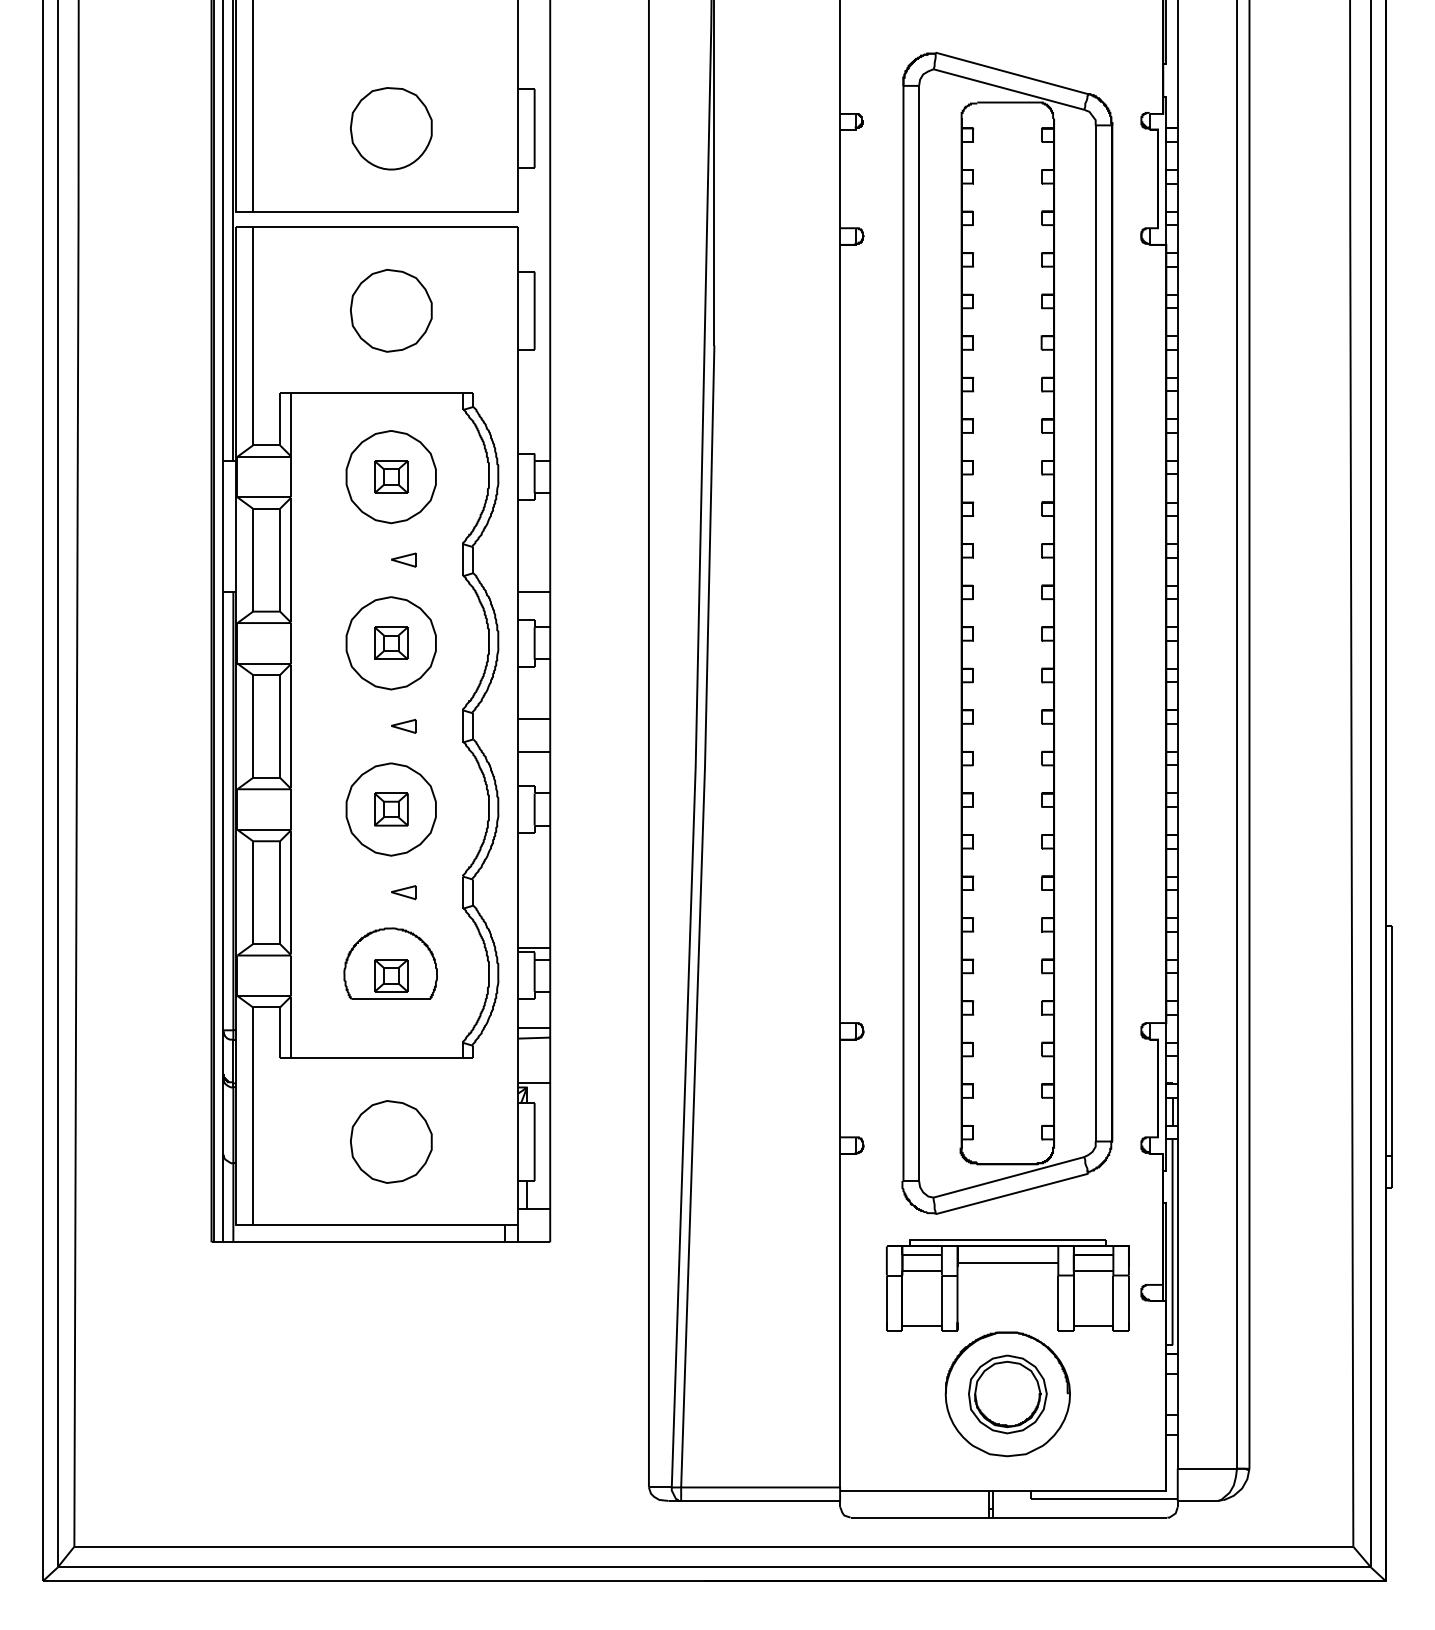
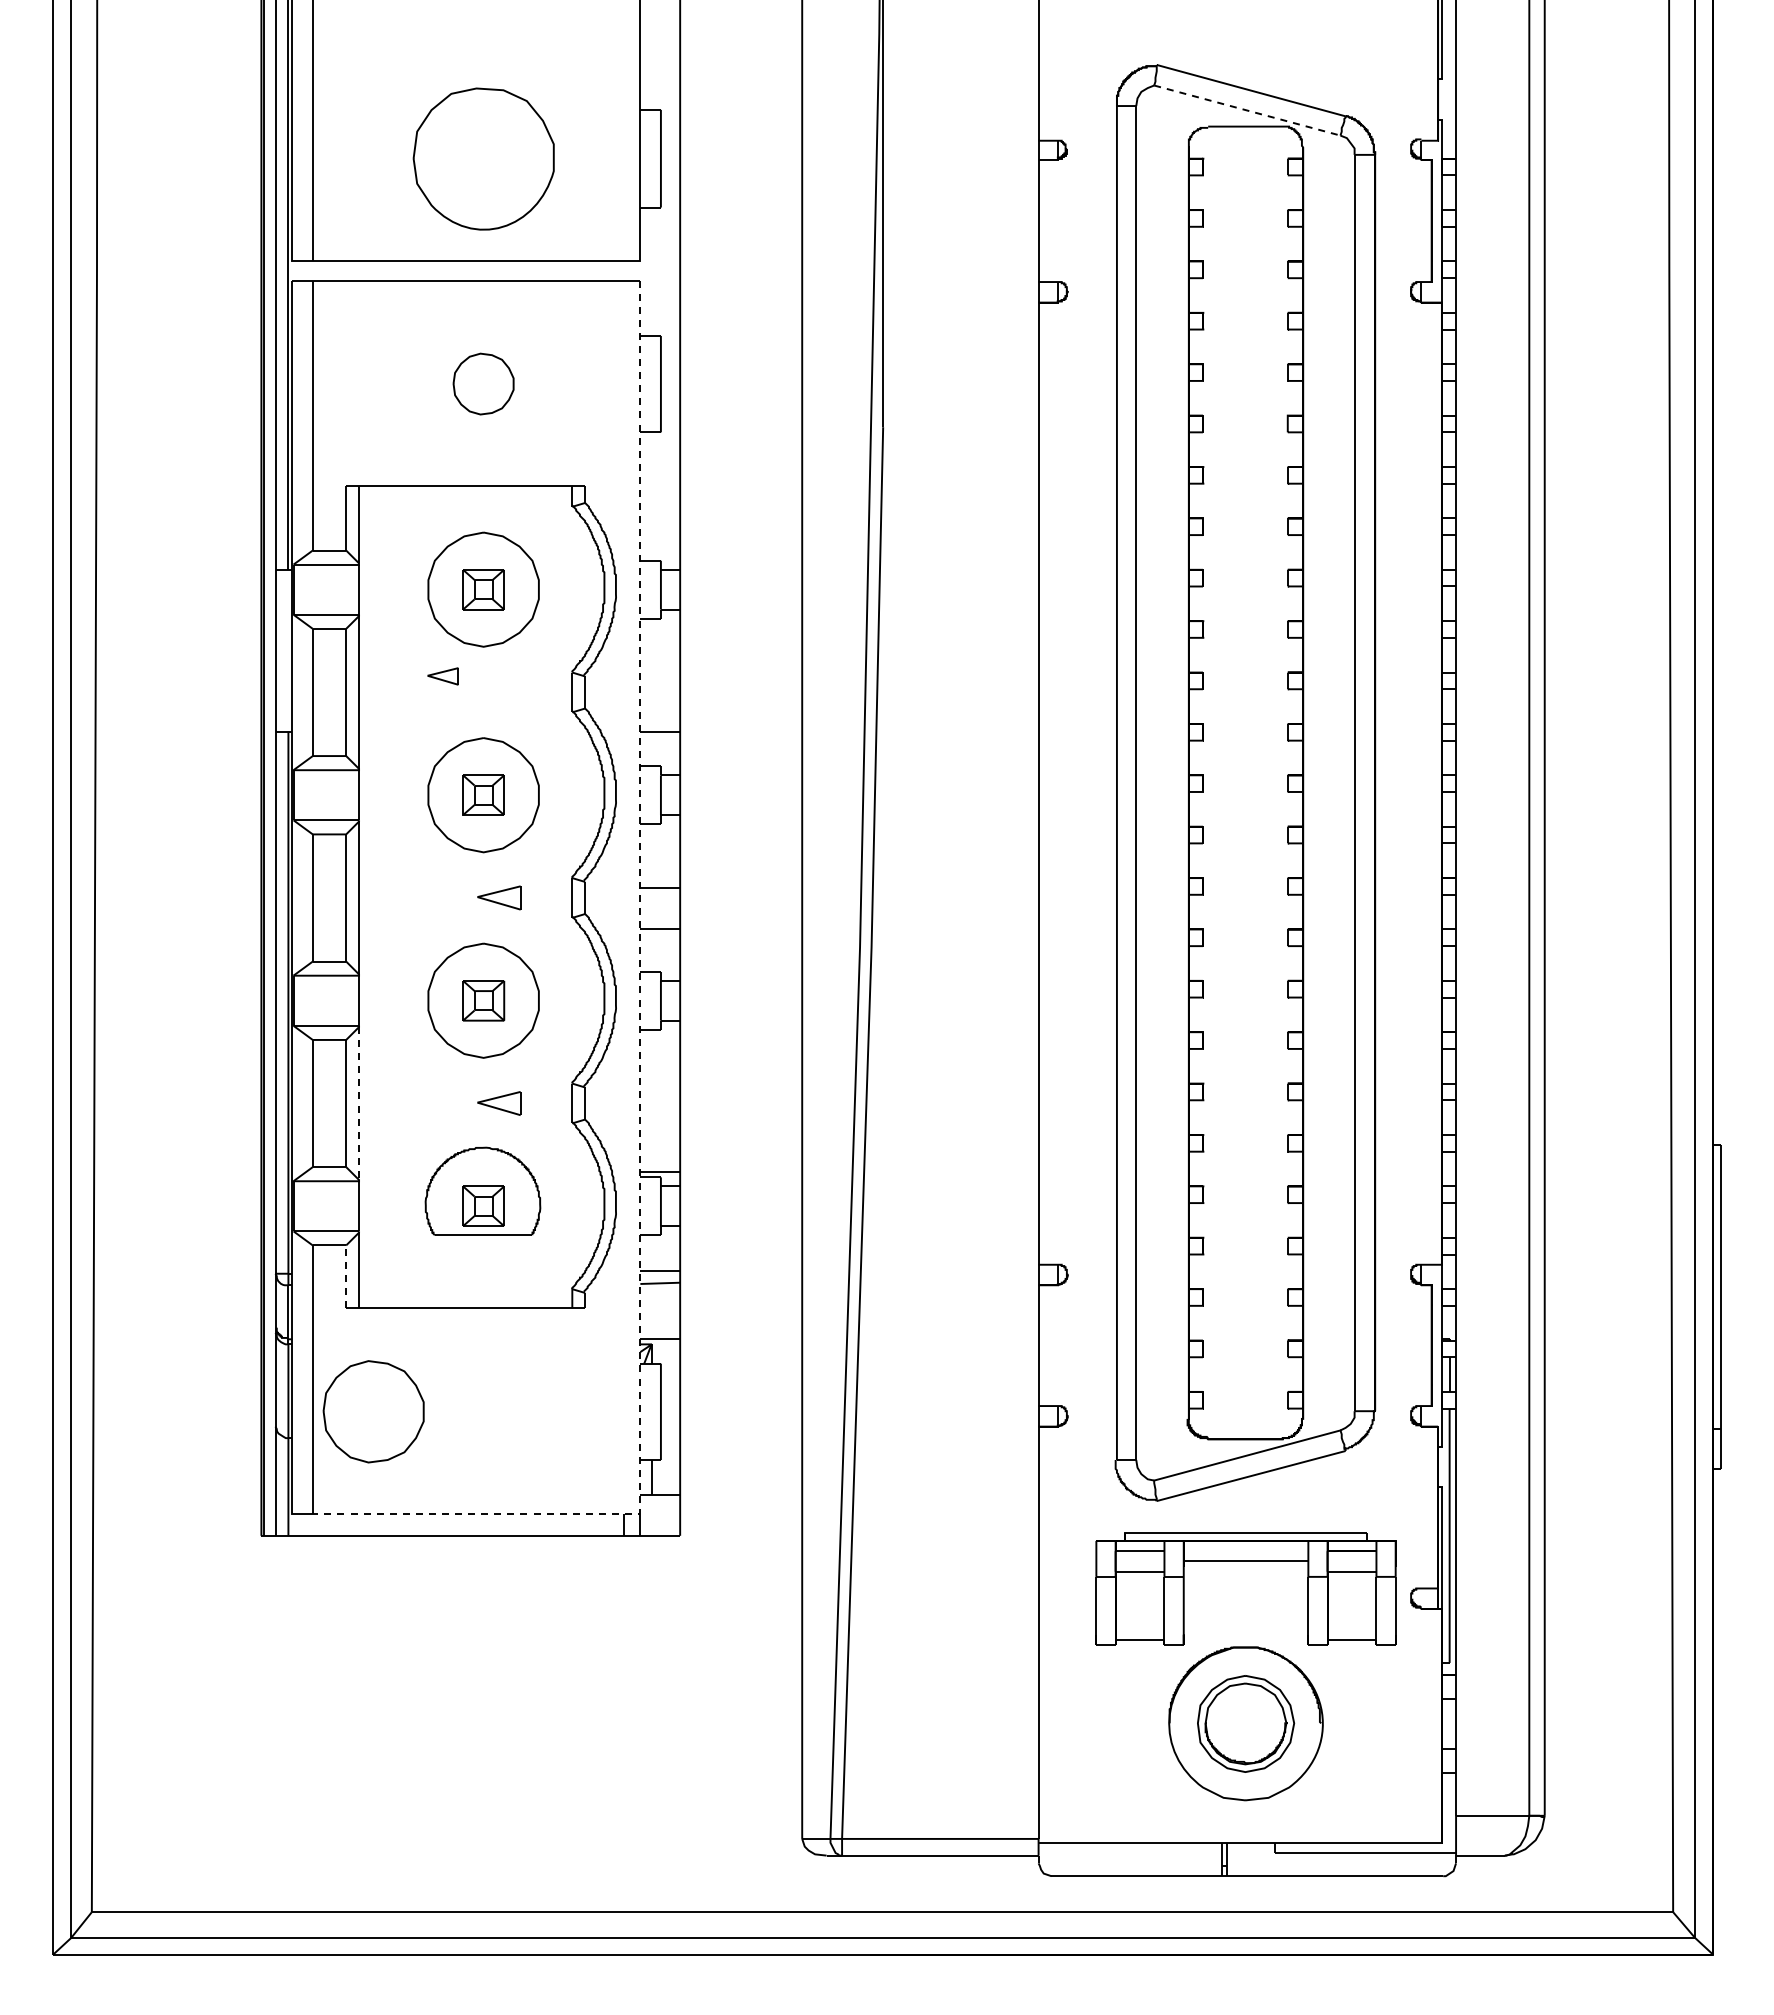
line: (1009, 89) -> (1247, 110), solid -> dashed
part: (391, 128) -> (483, 158), size x1.4
part: (391, 310) -> (483, 383), size x0.6
part: (403, 560) -> (442, 676), moved
part: (403, 726) -> (498, 897), size x1.4
line: (518, 859) -> (640, 1062), solid -> dashed
part: (403, 892) -> (498, 1103), size x1.4
line: (290, 893) -> (359, 1104), solid -> dashed
line: (280, 1032) -> (346, 1276), solid -> dashed
part: (391, 1141) -> (373, 1411), moved

